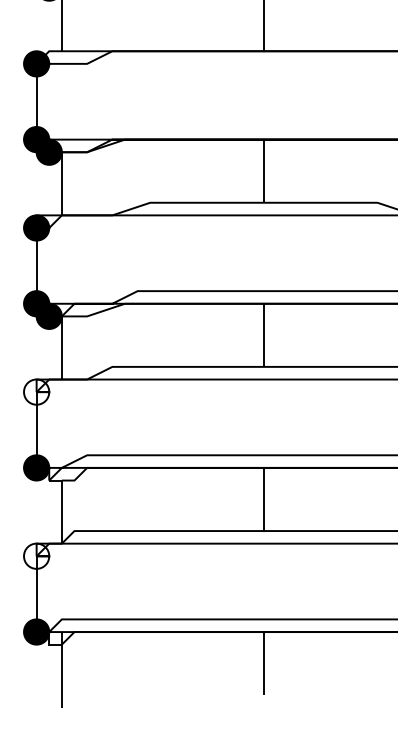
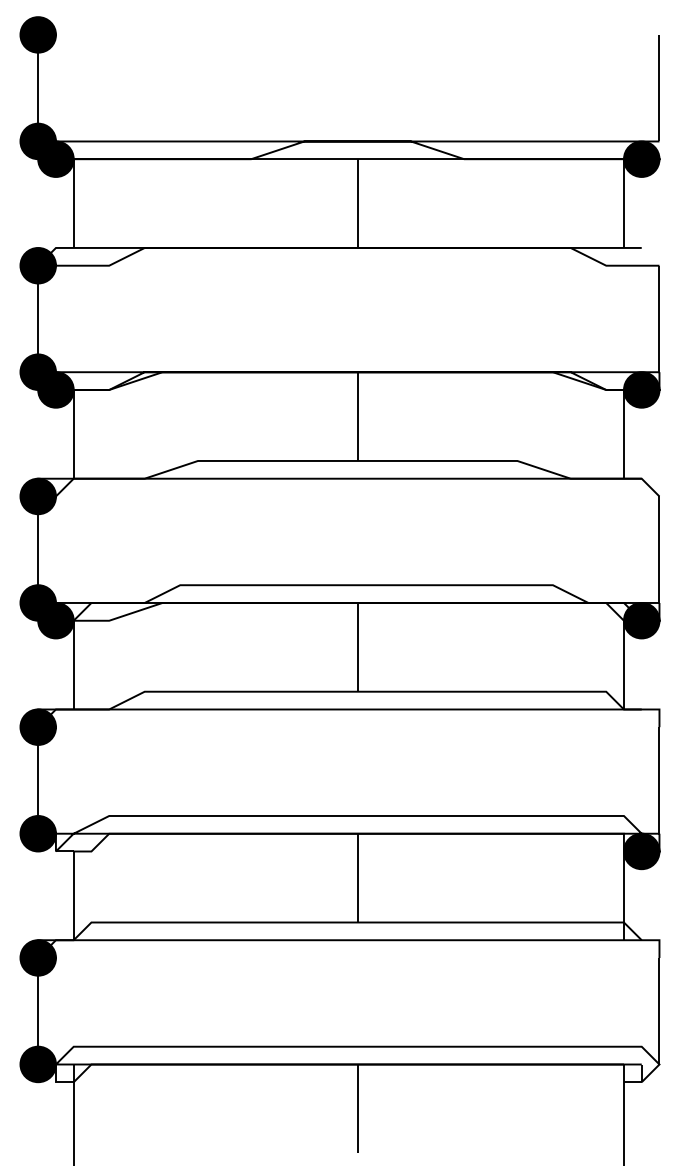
fill: (36, 391) -> (37, 726), added
fill: (36, 555) -> (37, 957), added

